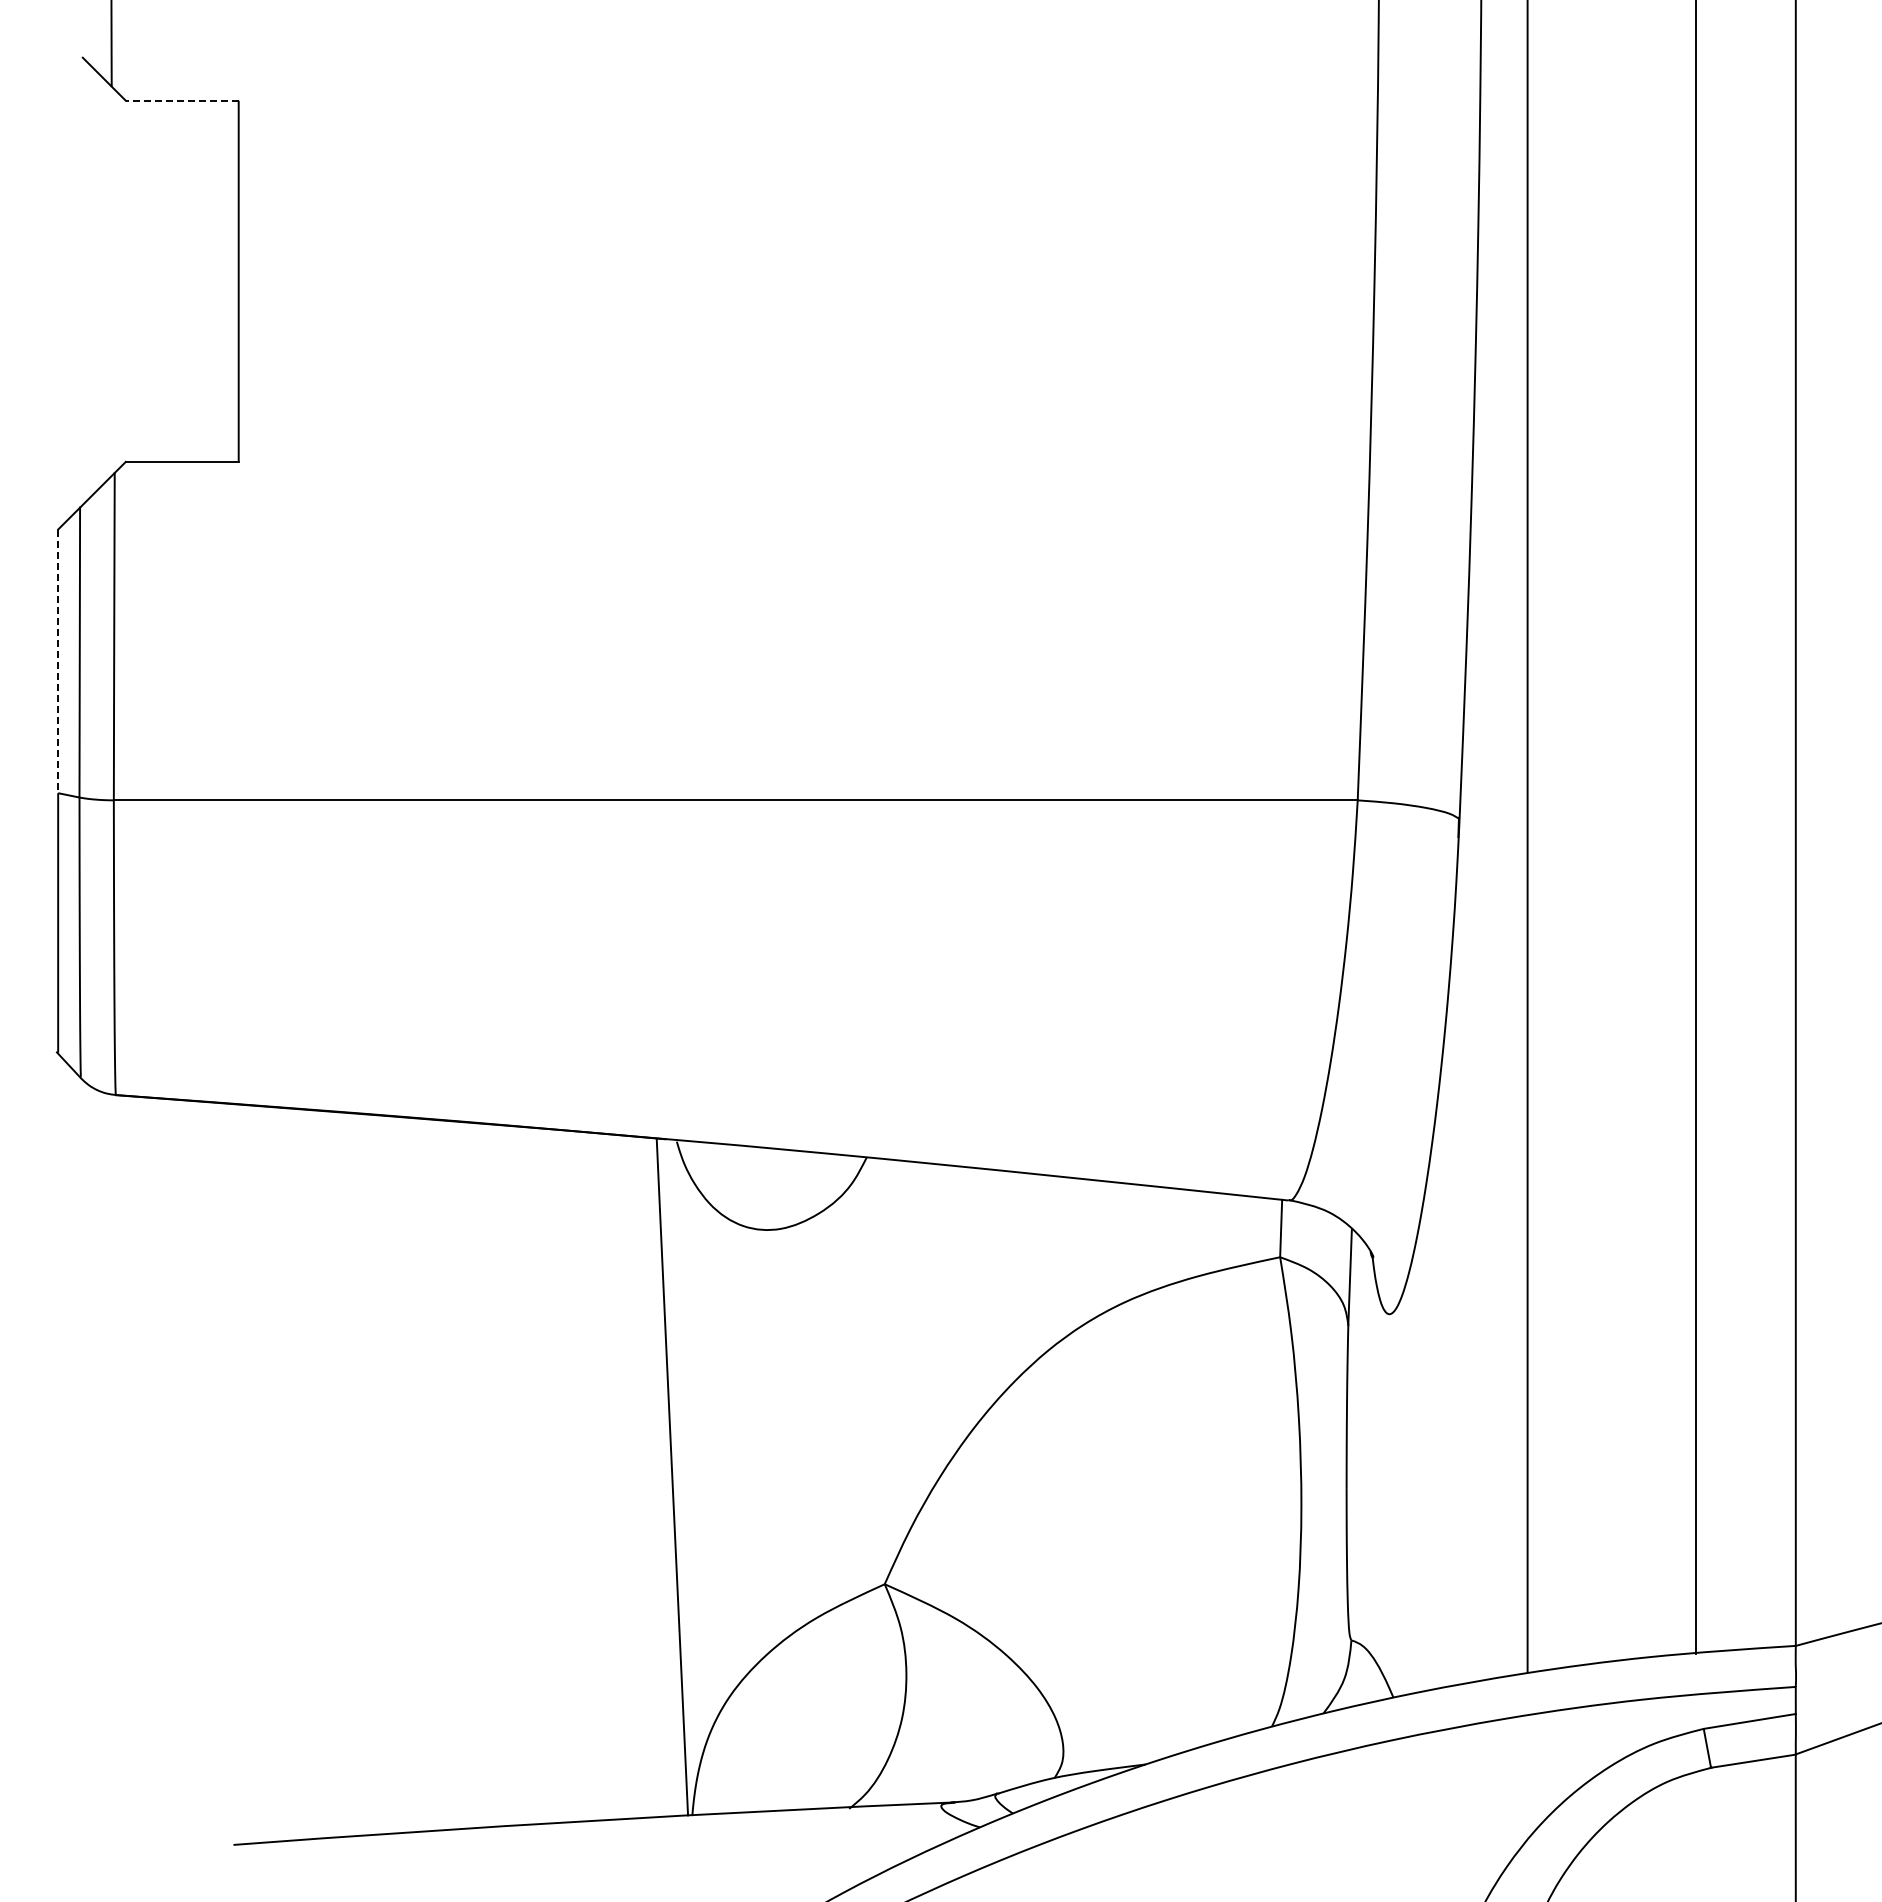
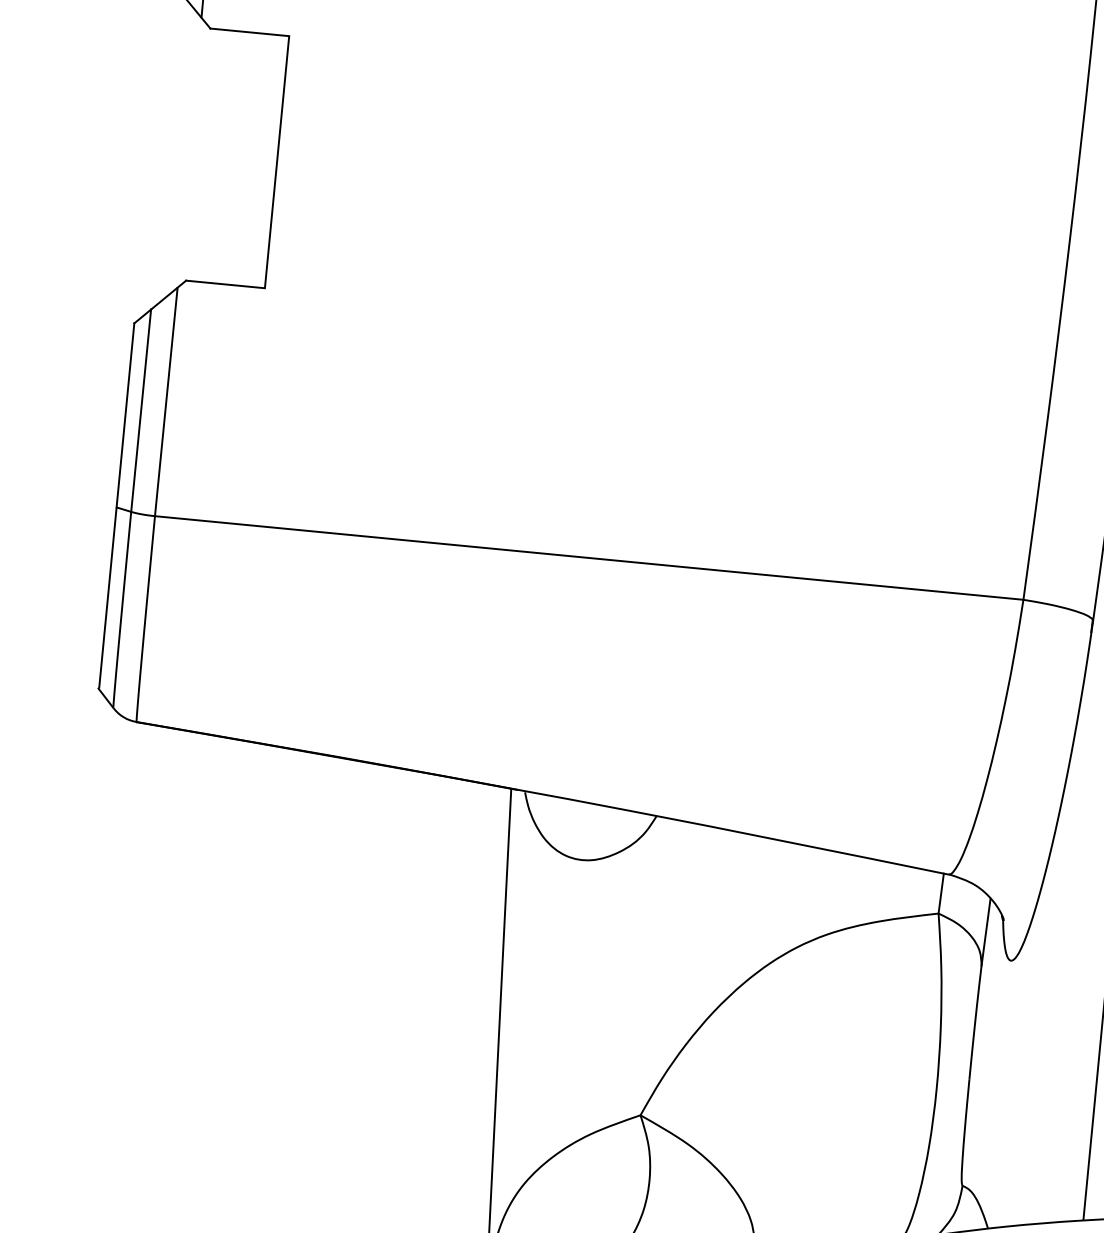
line: (181, 100) -> (249, 32), dashed -> solid
line: (58, 661) -> (125, 415), dashed -> solid

